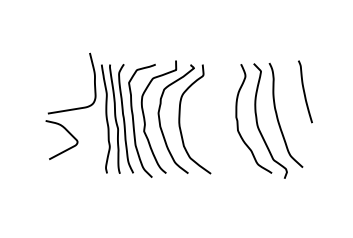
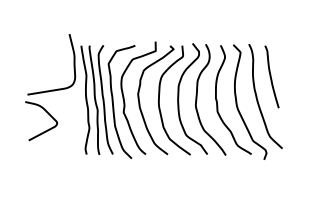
curve: (304, 91) -> (271, 76), moved
part: (221, 118) -> (201, 99), added

